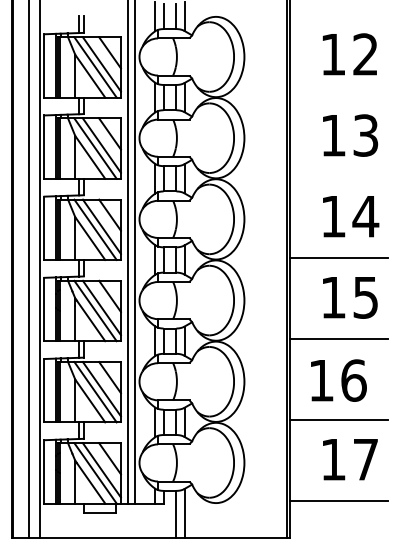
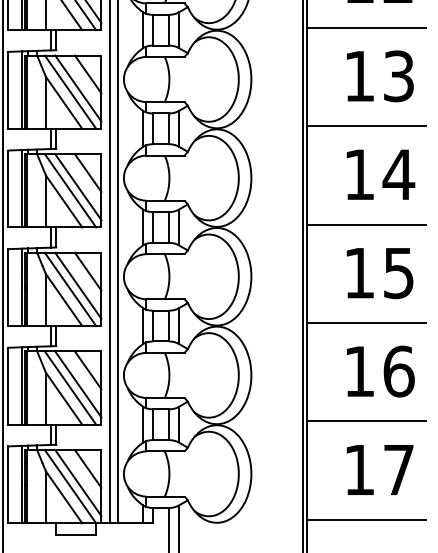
line: (339, 95) -> (366, 27), added
line: (339, 176) -> (366, 126), added
text: (338, 380) -> (380, 371), moved

